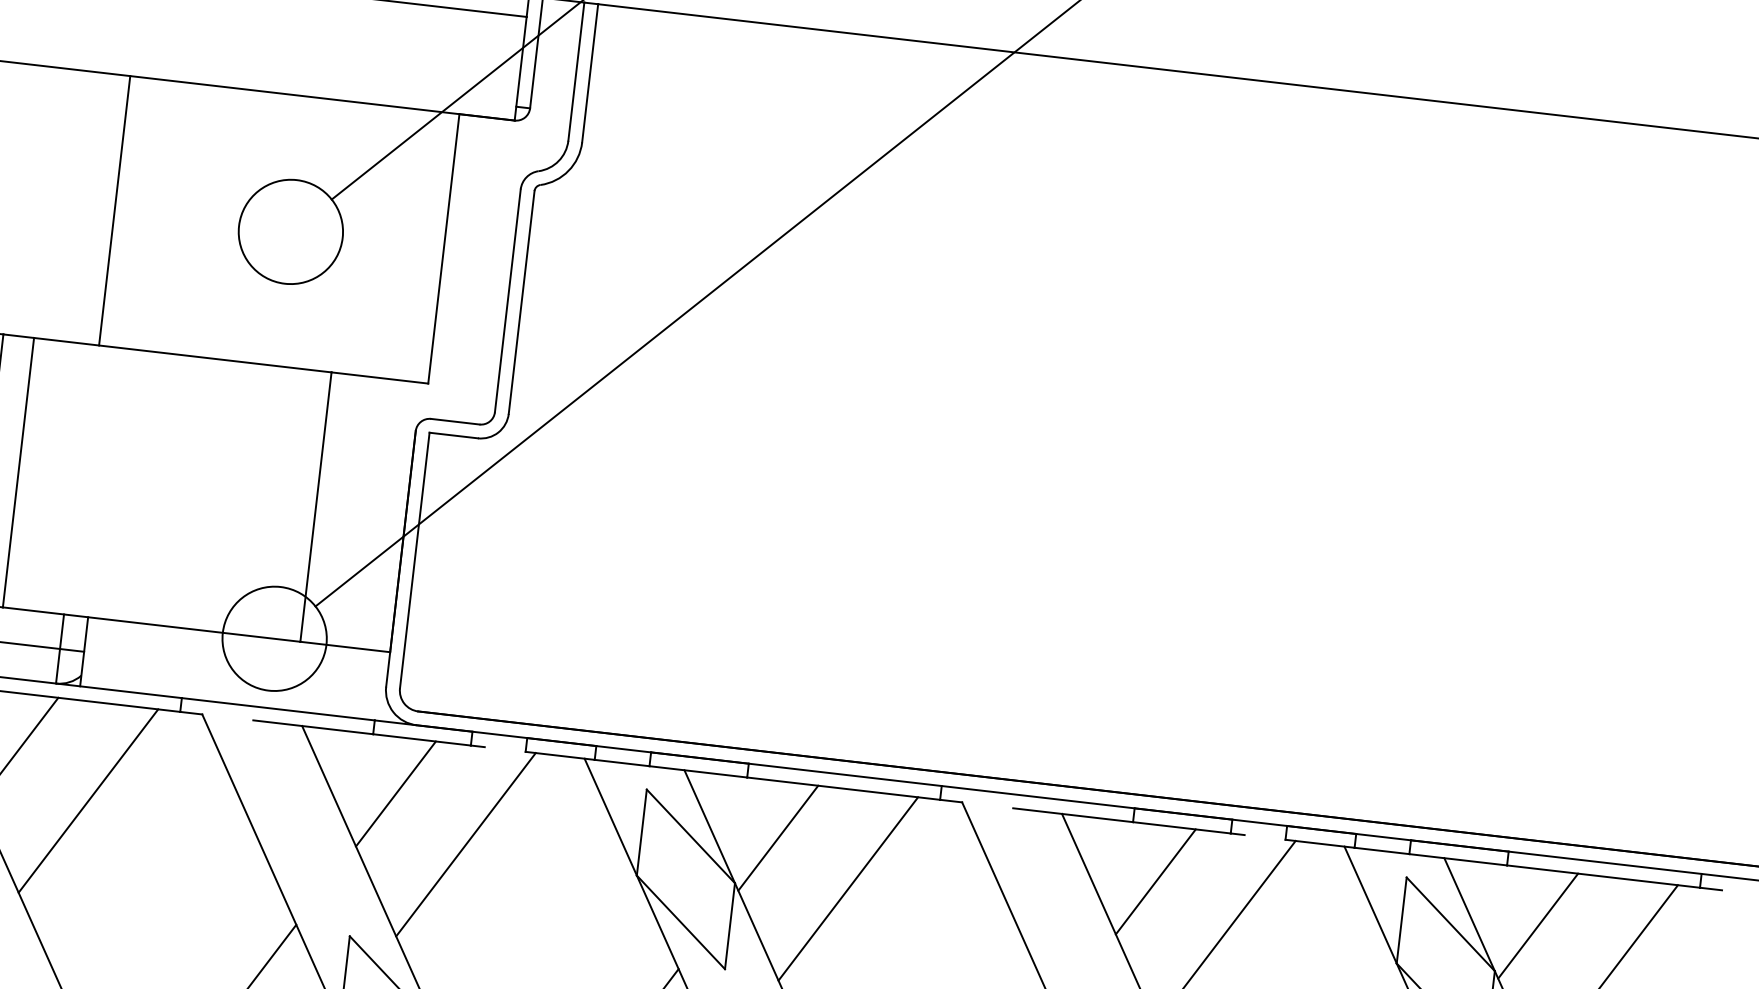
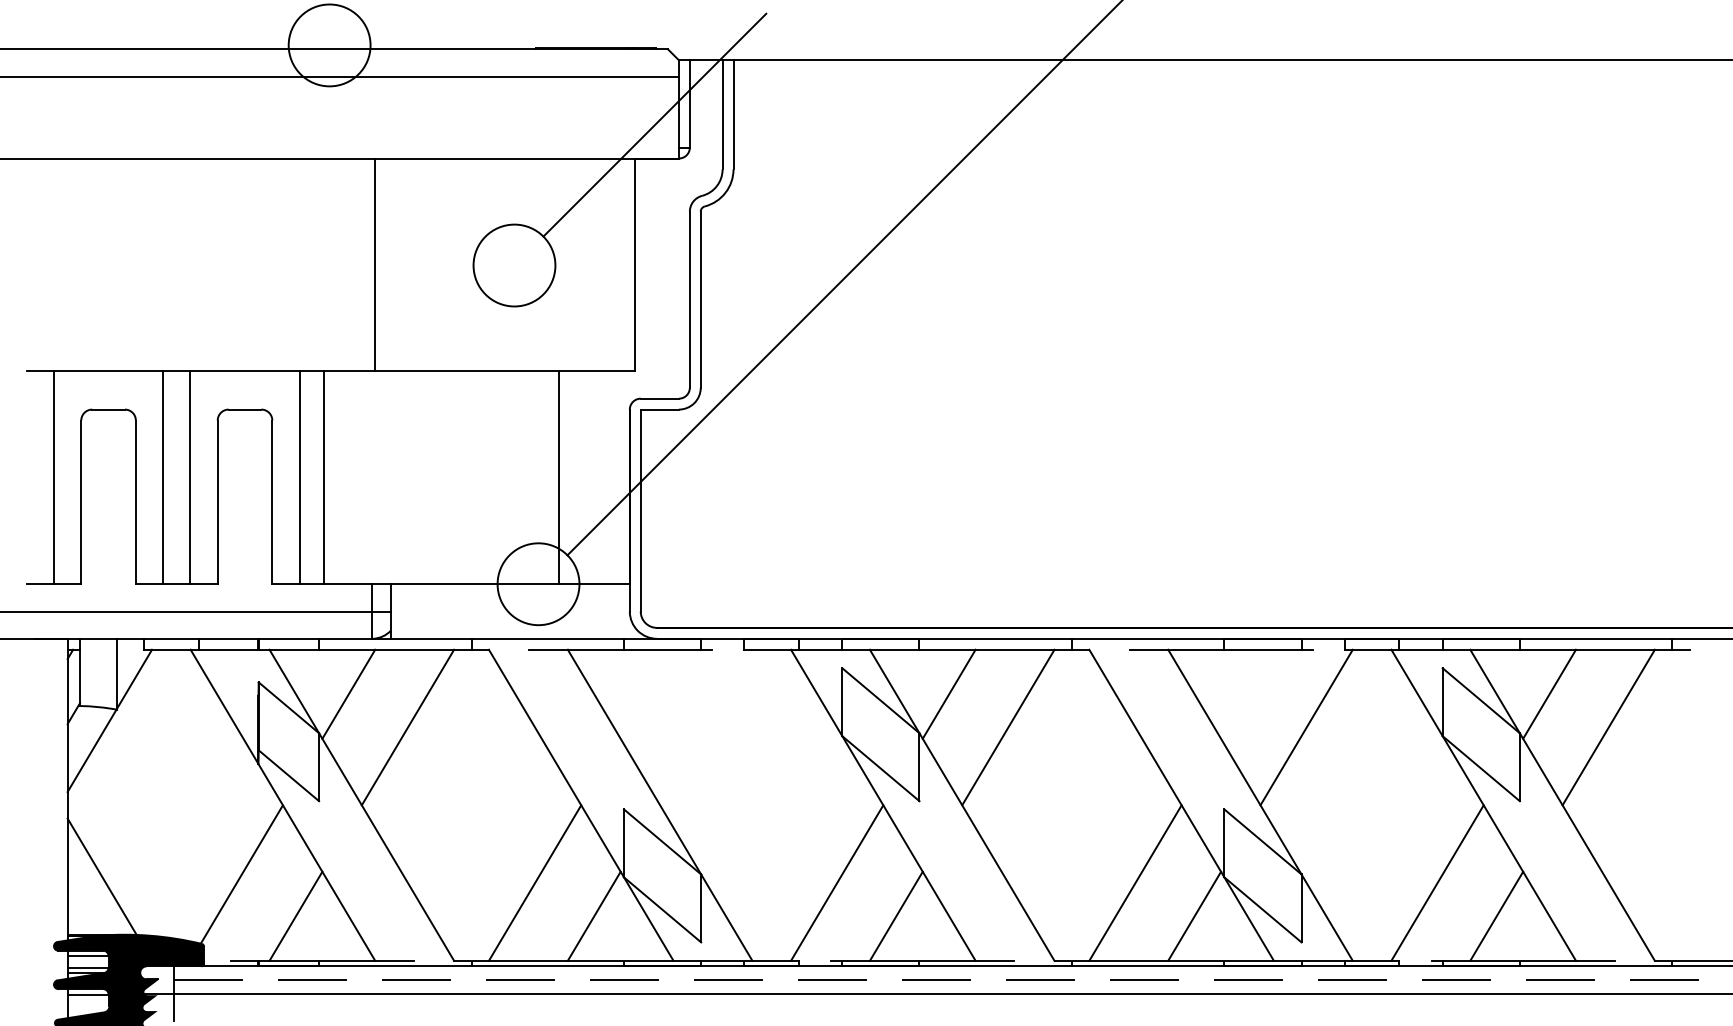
line: (395, 792) -> (646, 693), removed
line: (466, 844) -> (706, 727), removed
line: (1155, 880) -> (1247, 693), removed

